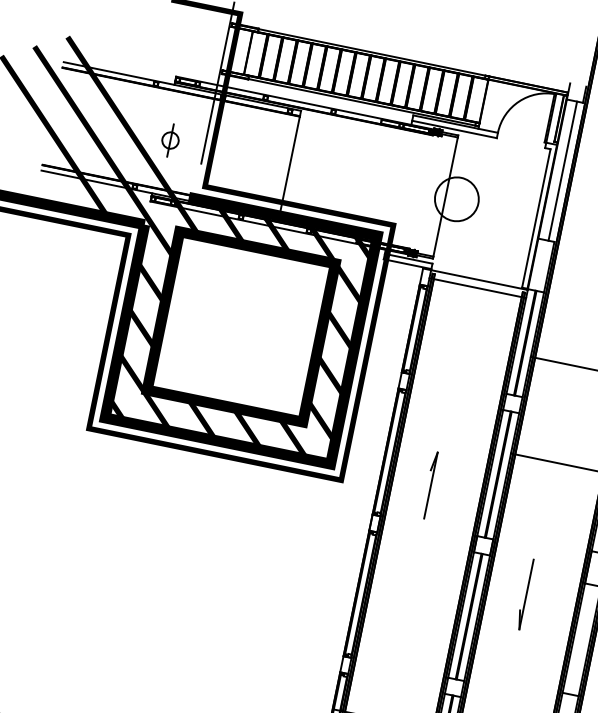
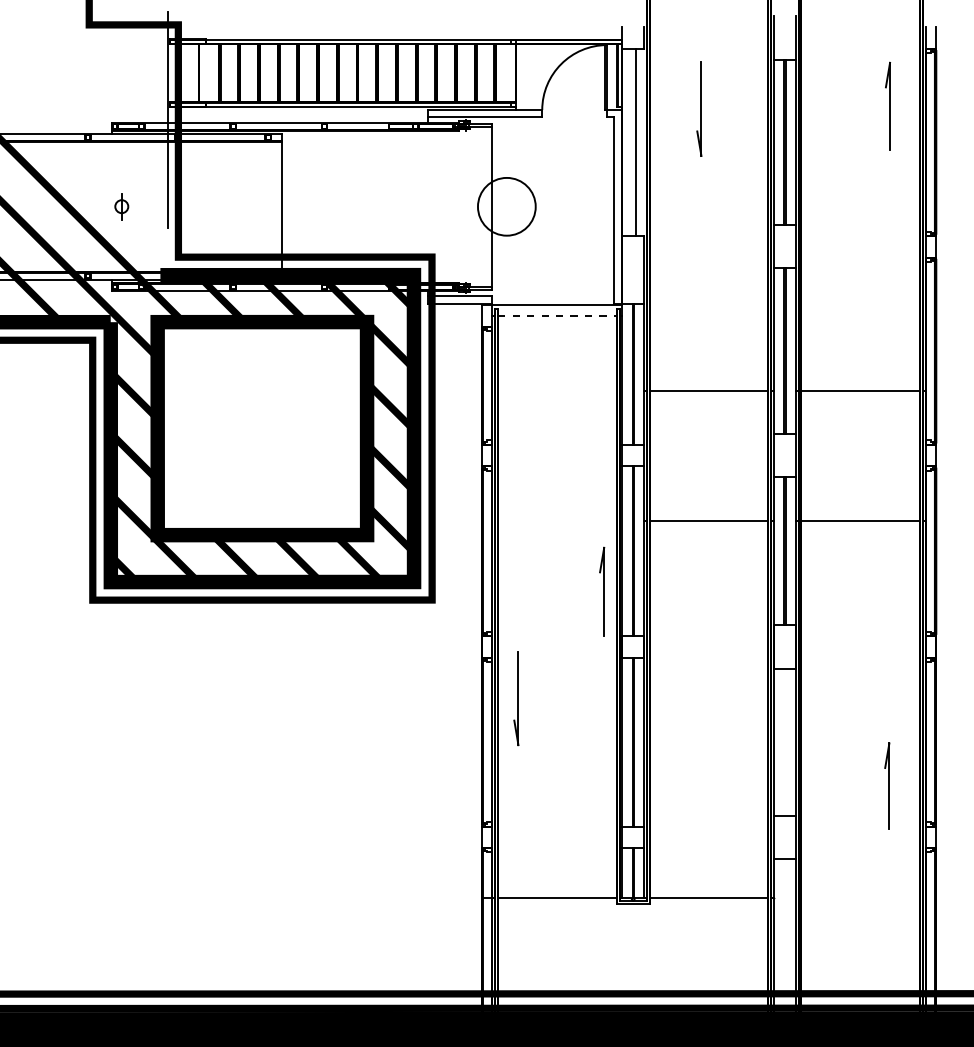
part: (170, 140) -> (121, 206), size x0.6
line: (477, 287) -> (557, 315), solid -> dashed
part: (429, 484) -> (602, 591), moved
part: (525, 594) -> (516, 698), moved

